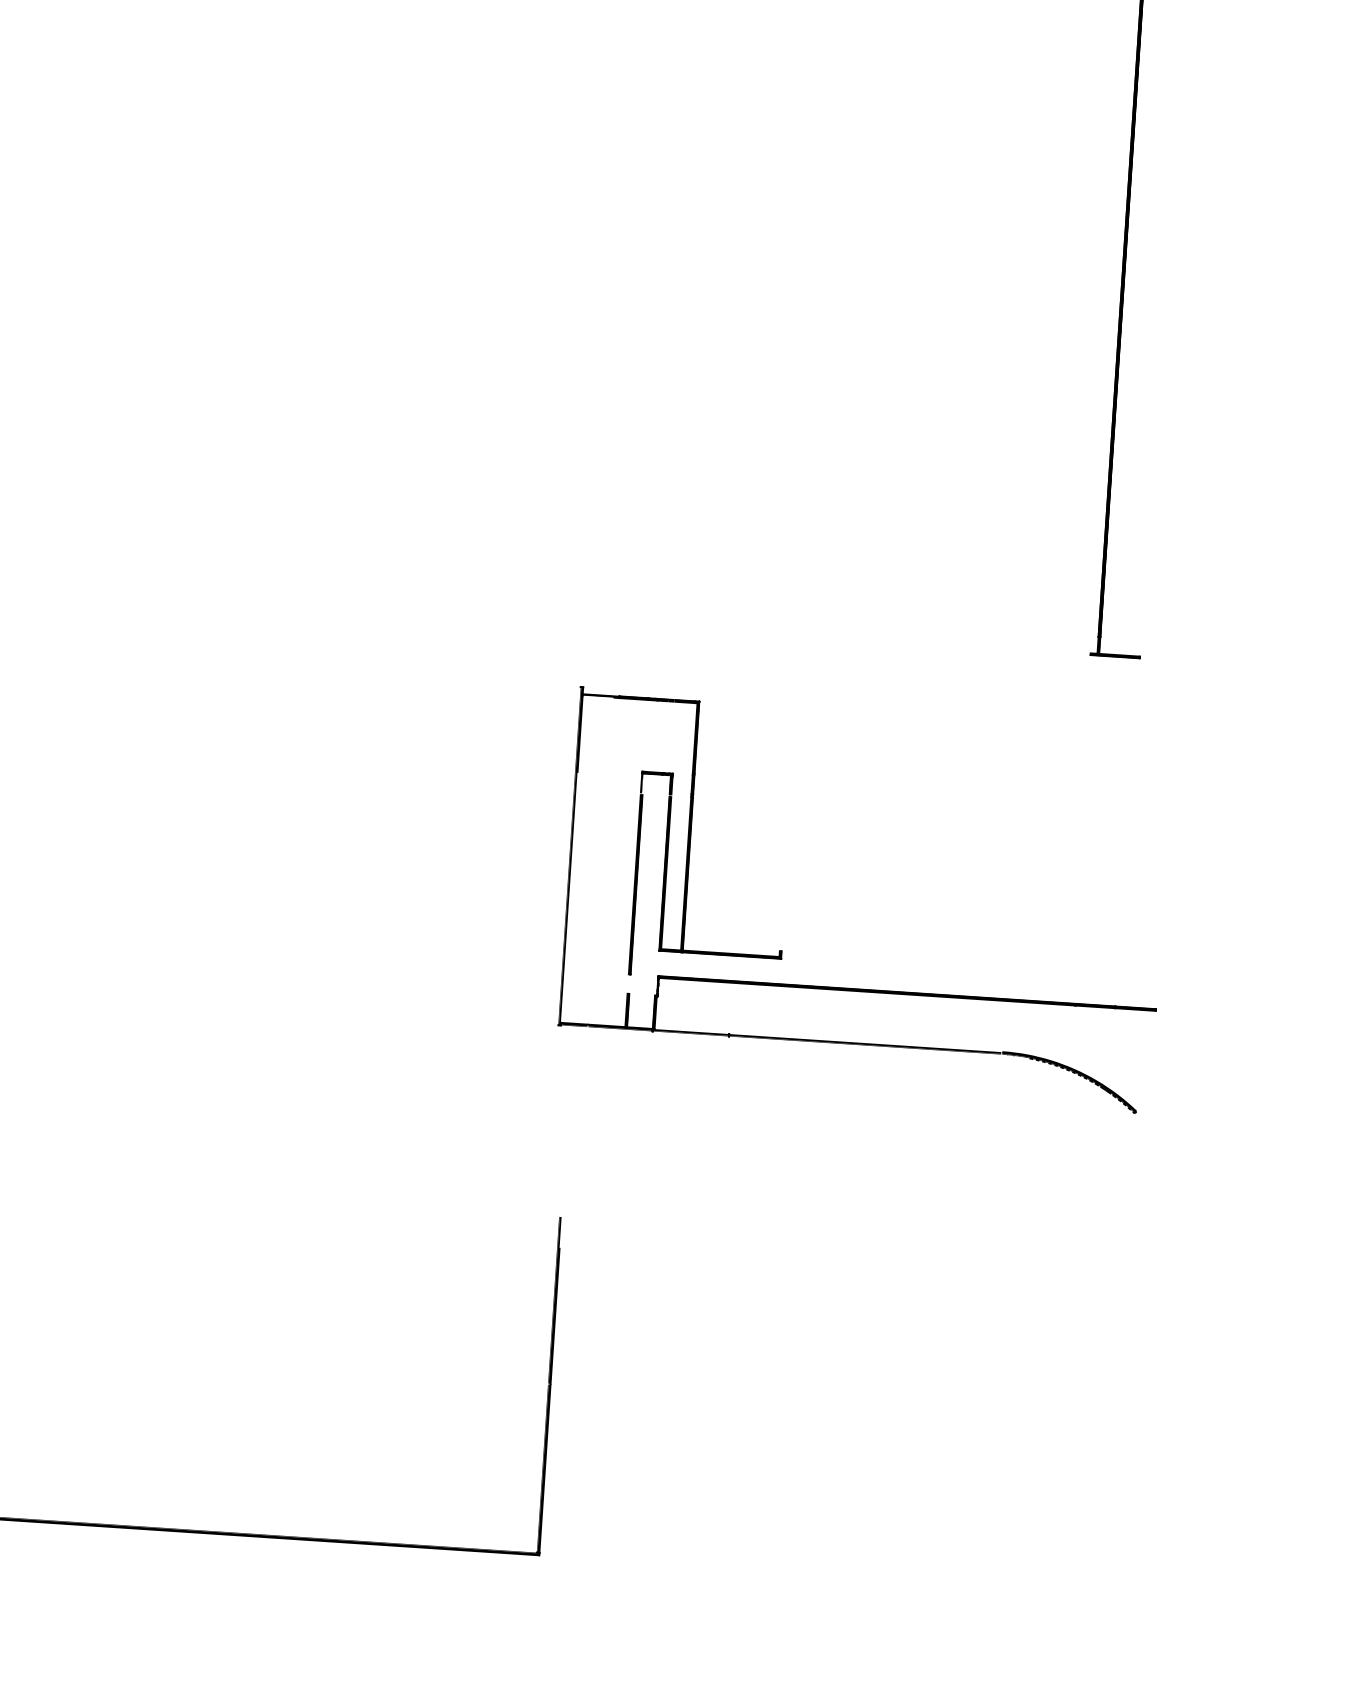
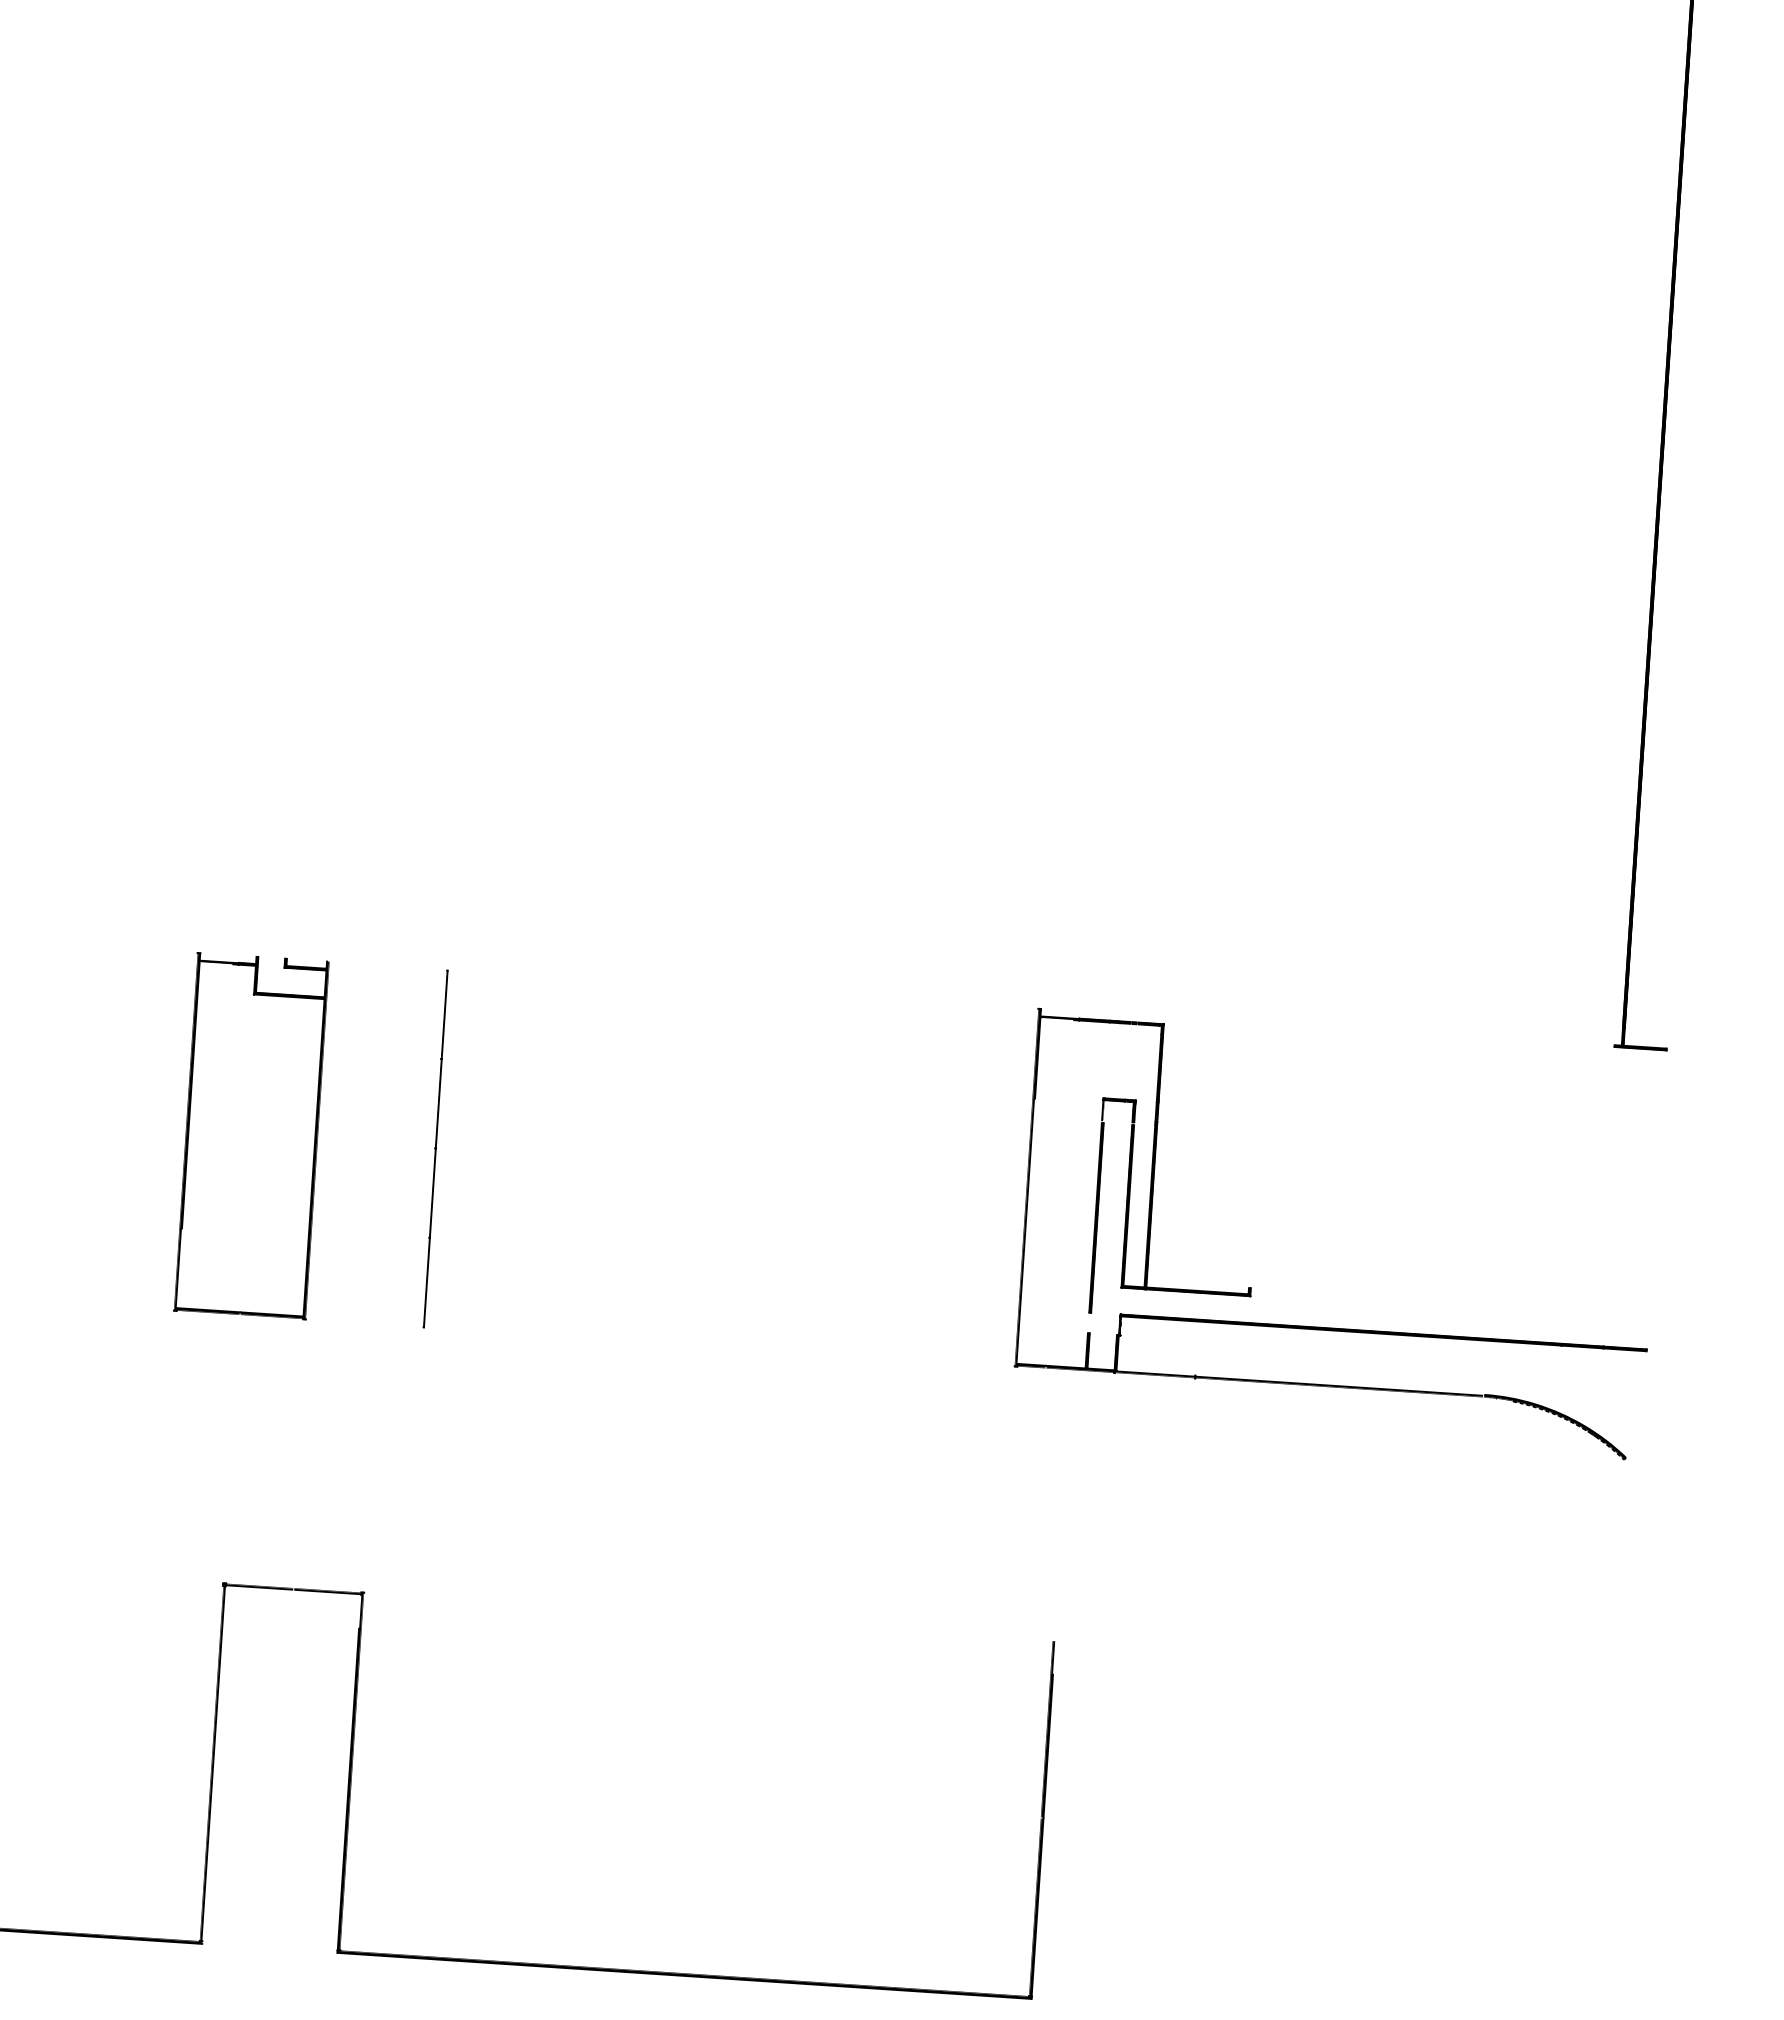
part: (847, 987) -> (1320, 1326), moved

